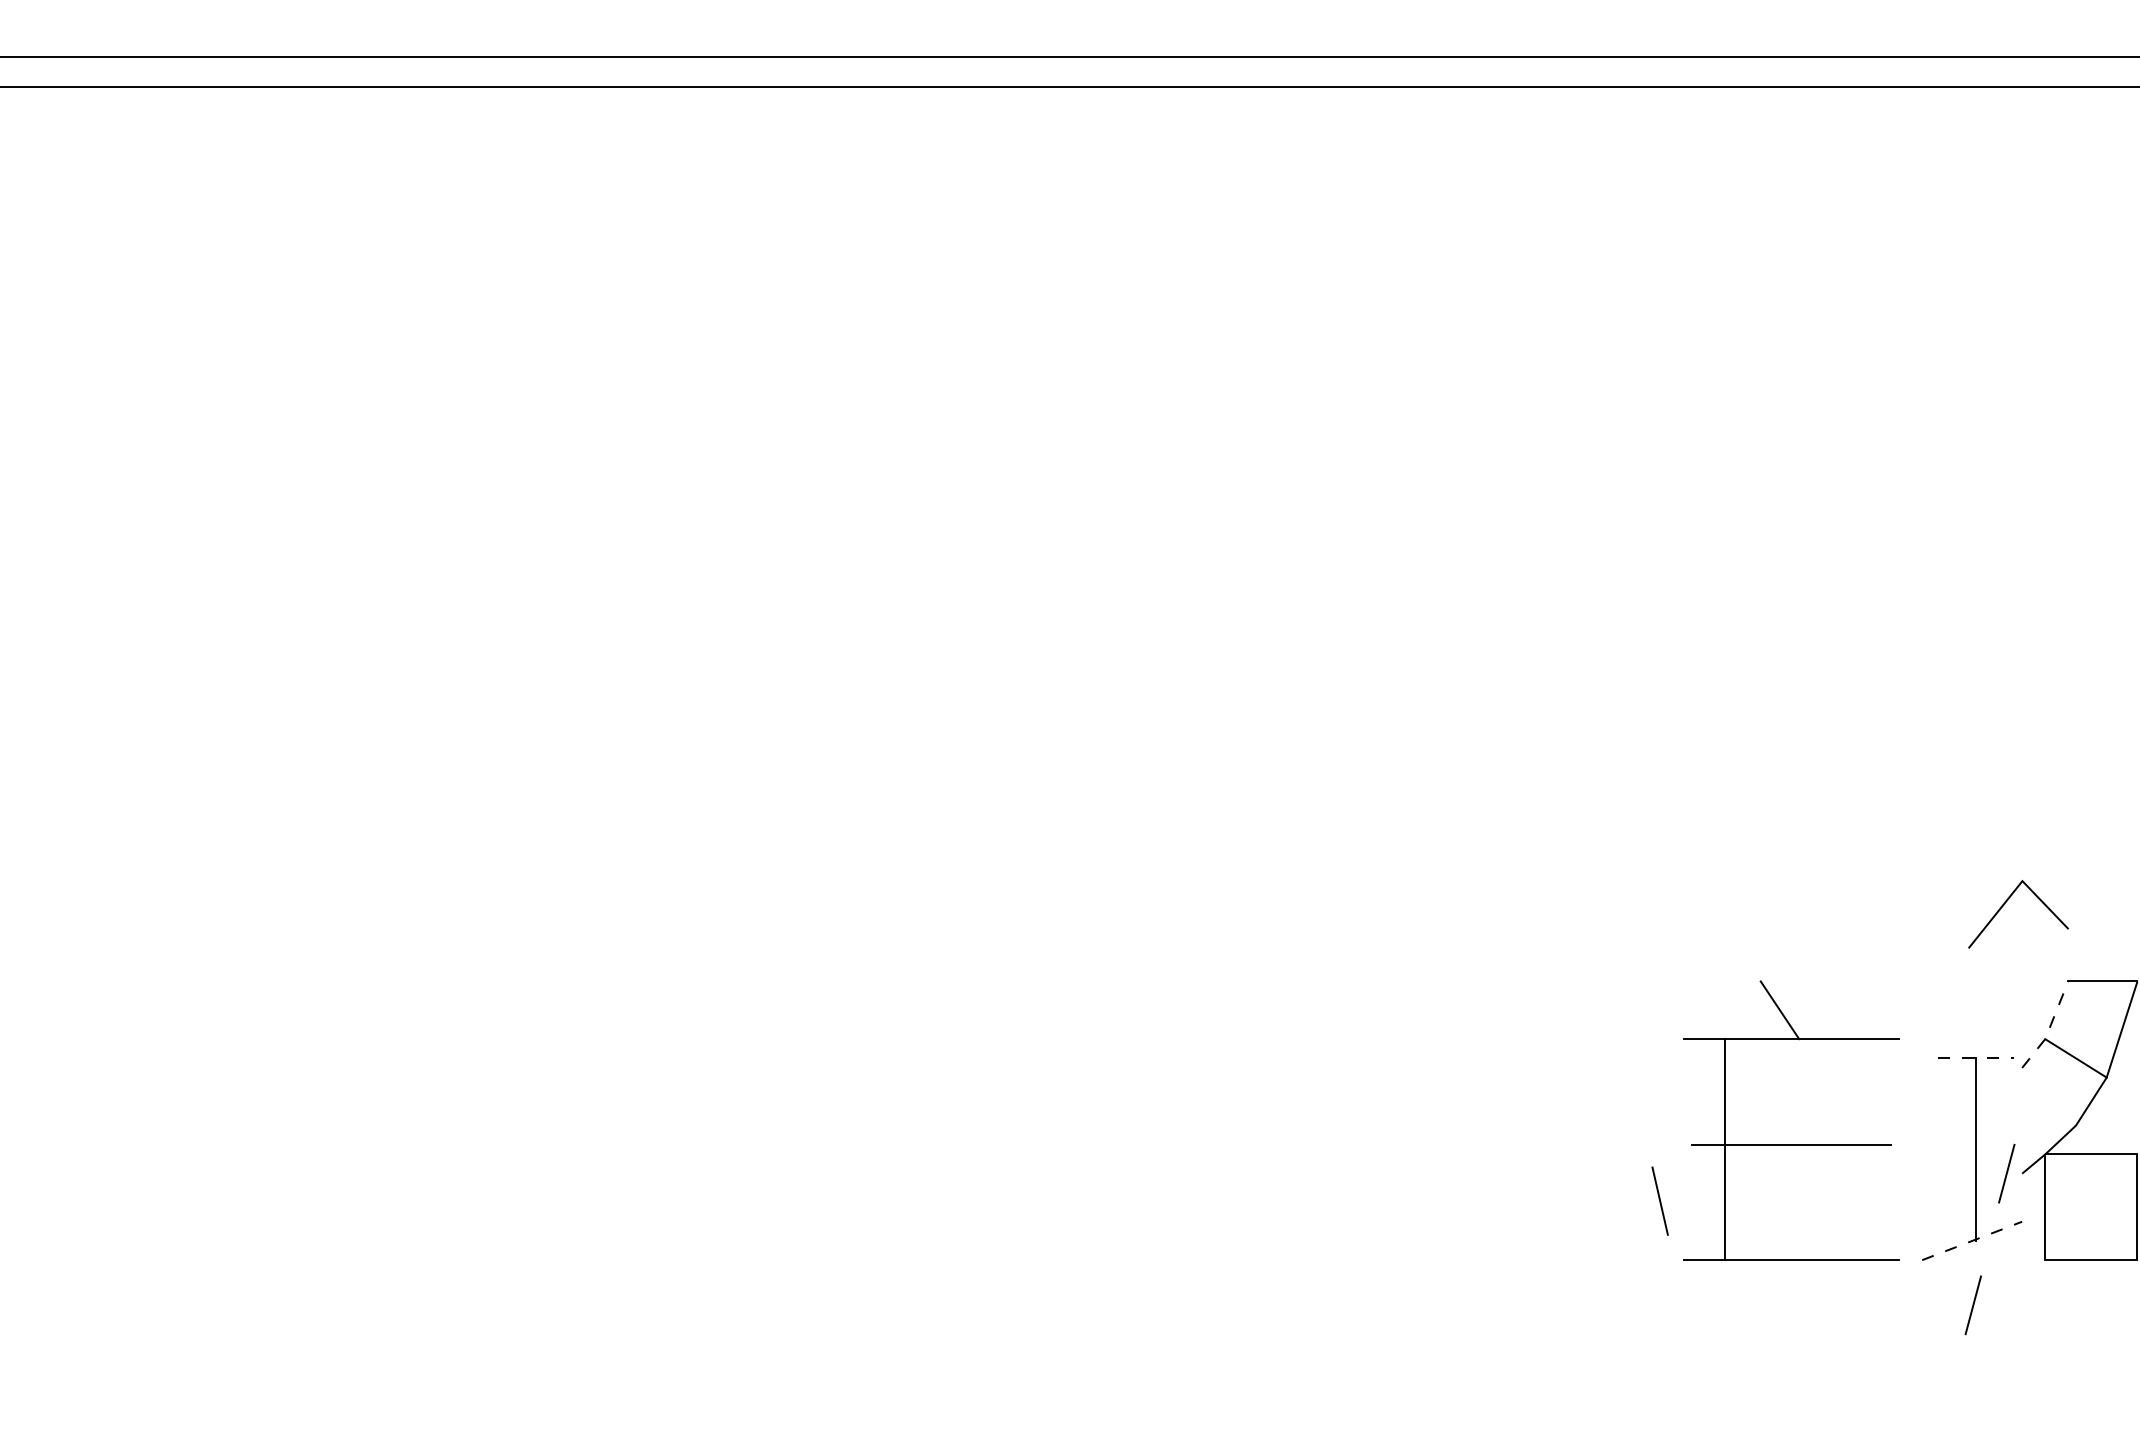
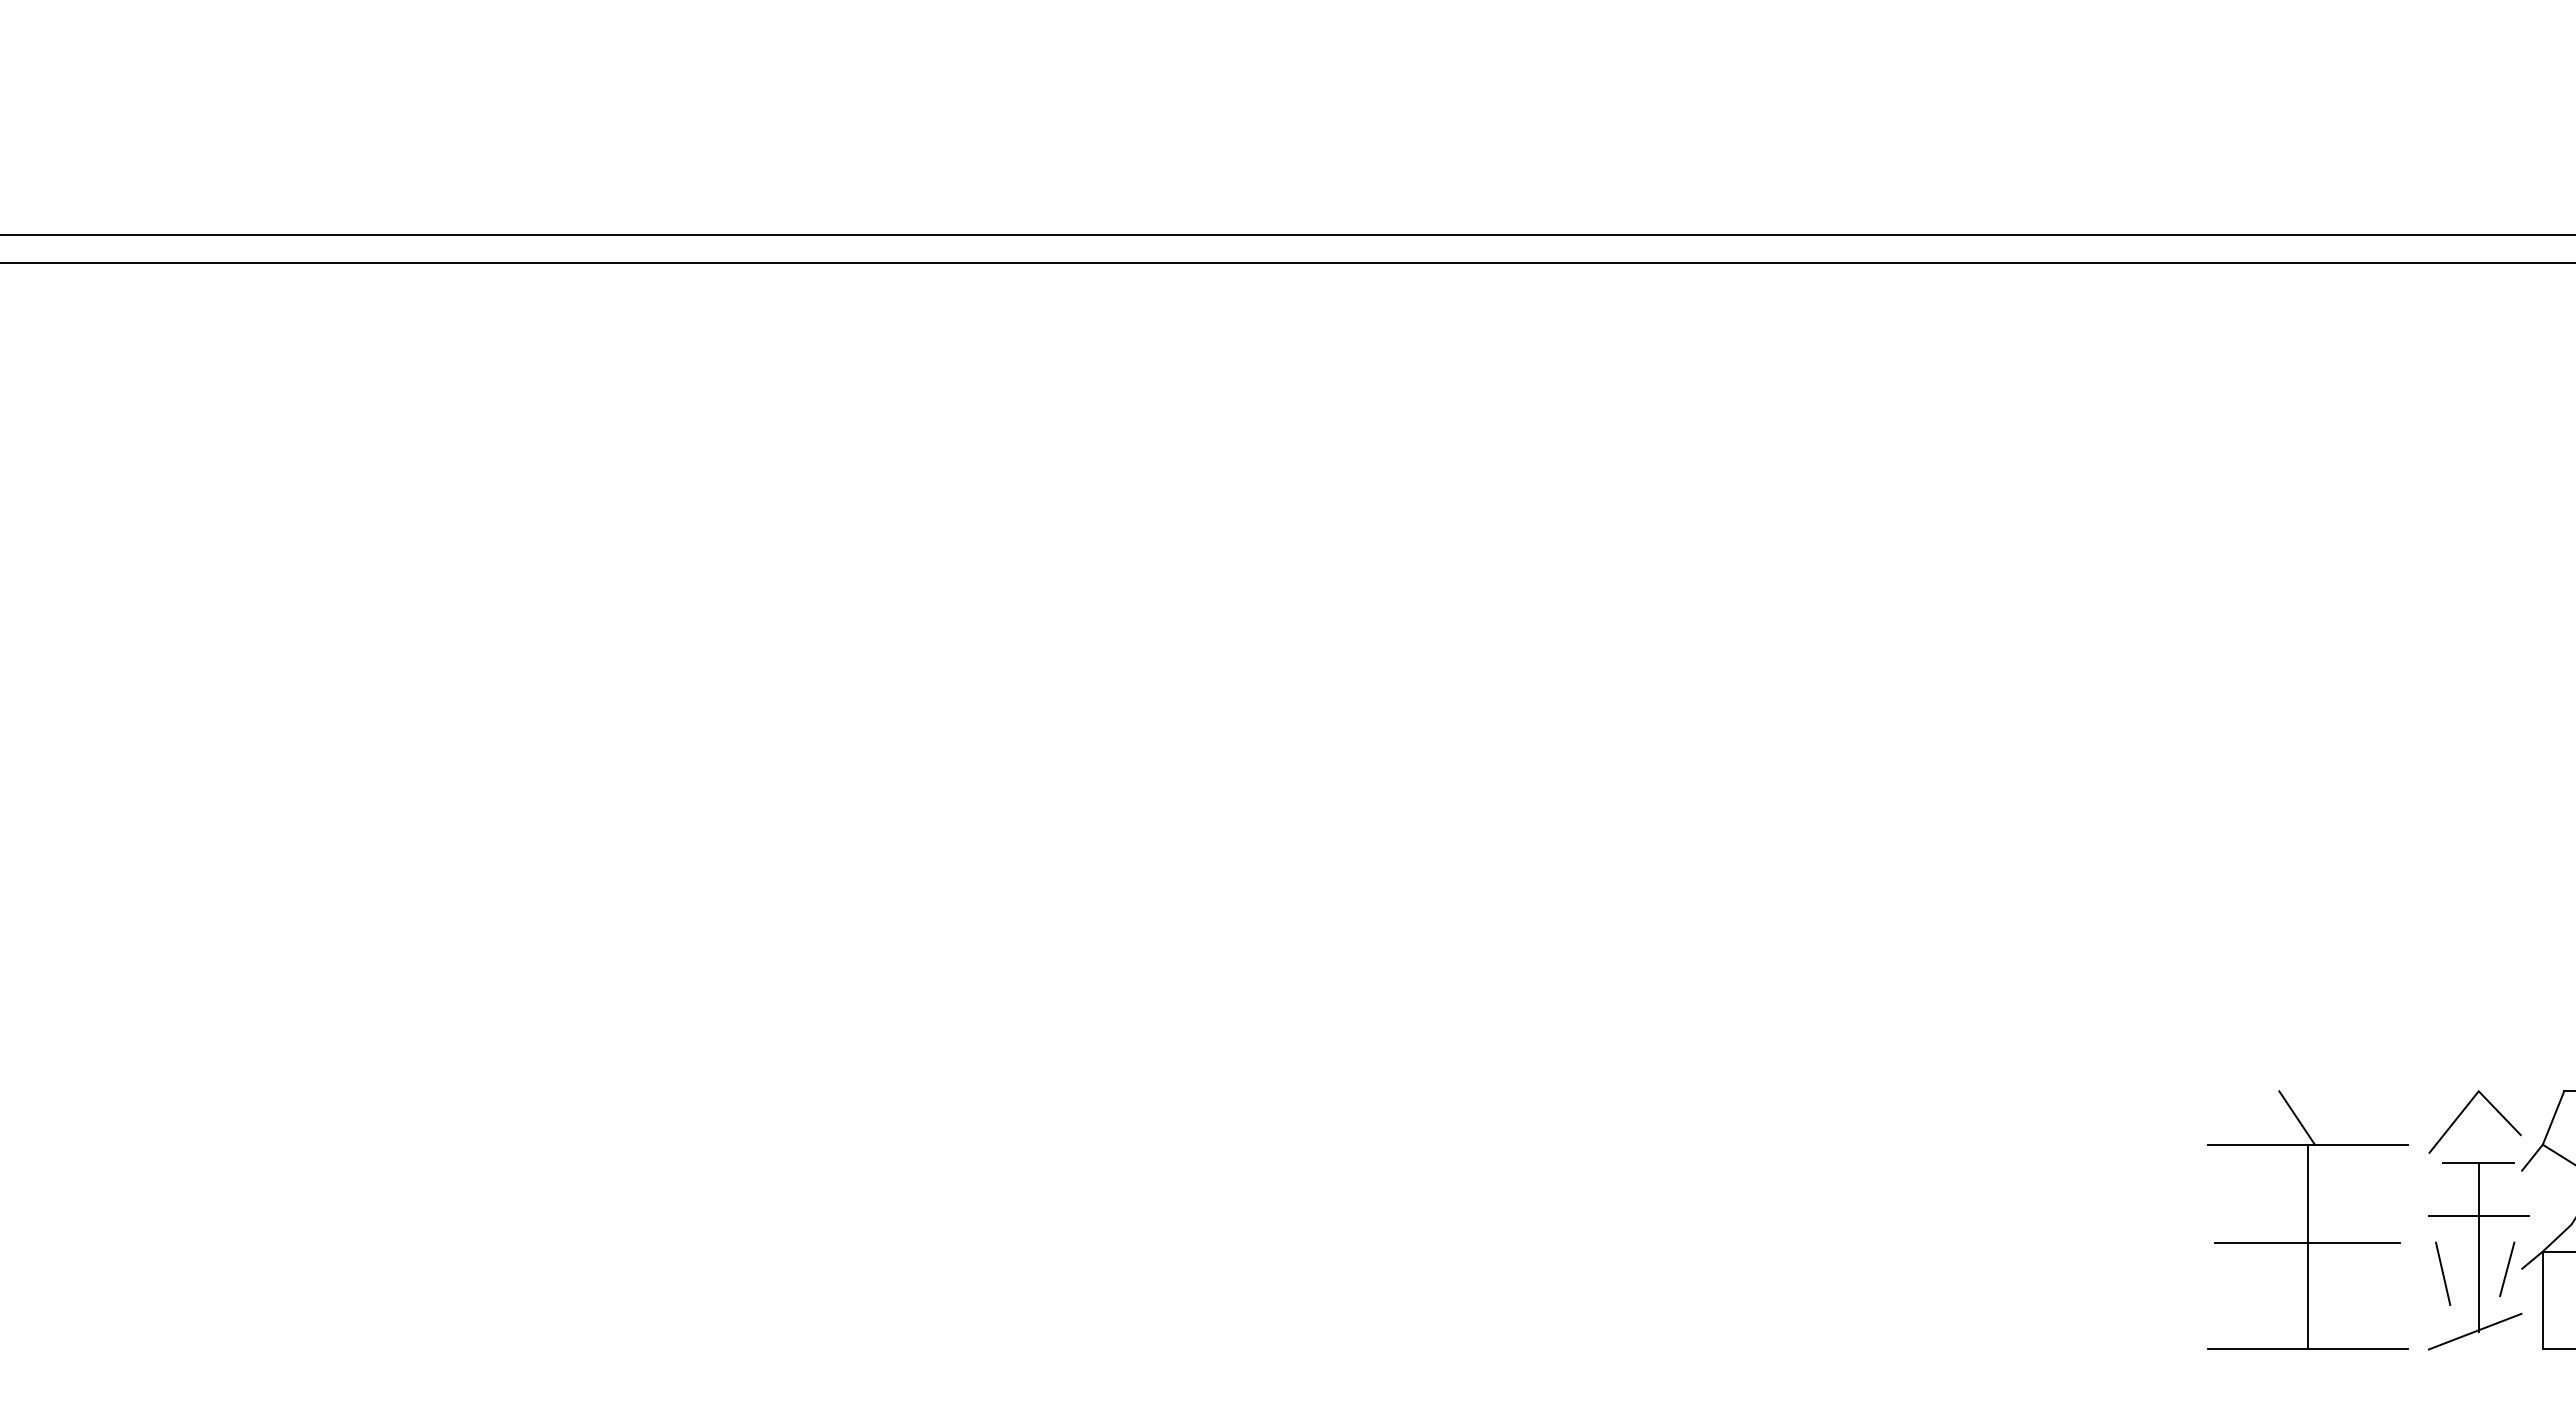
line: (2004, 905) -> (2462, 1113), moved
line: (2049, 1028) -> (2546, 1134), dashed -> solid
line: (1975, 1058) -> (2478, 1162), dashed -> solid
line: (1975, 1115) -> (2478, 1215), added
line: (1724, 1149) -> (2307, 1246), moved
line: (1660, 1200) -> (2443, 1273), moved
line: (1972, 1240) -> (2475, 1331), dashed -> solid
line: (1973, 1304) -> (2476, 1390), removed

